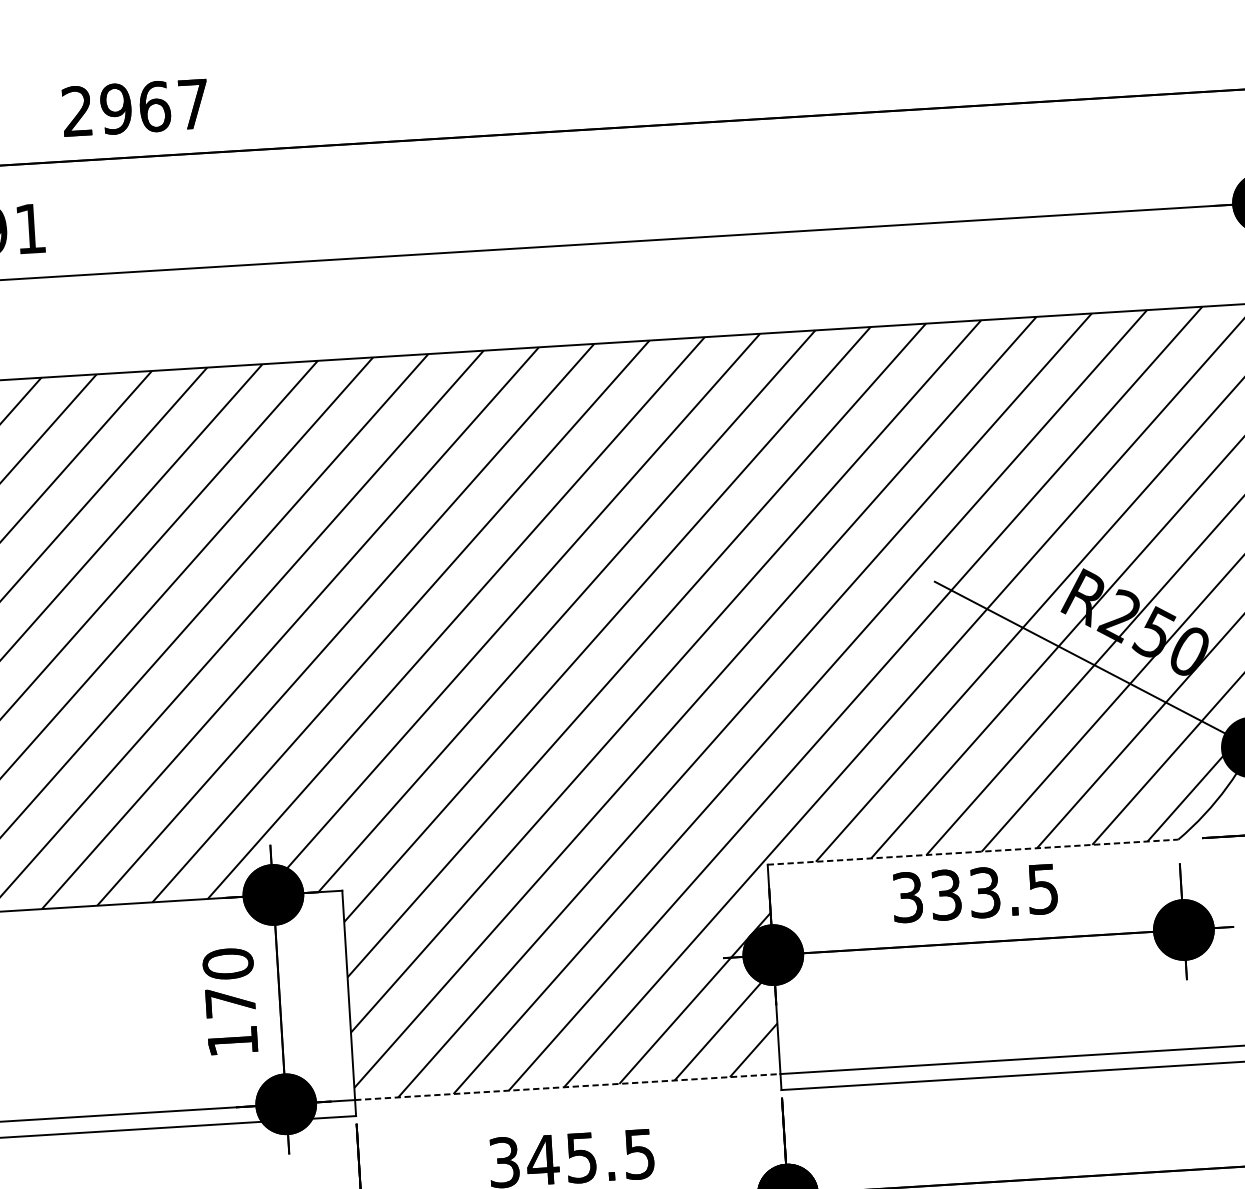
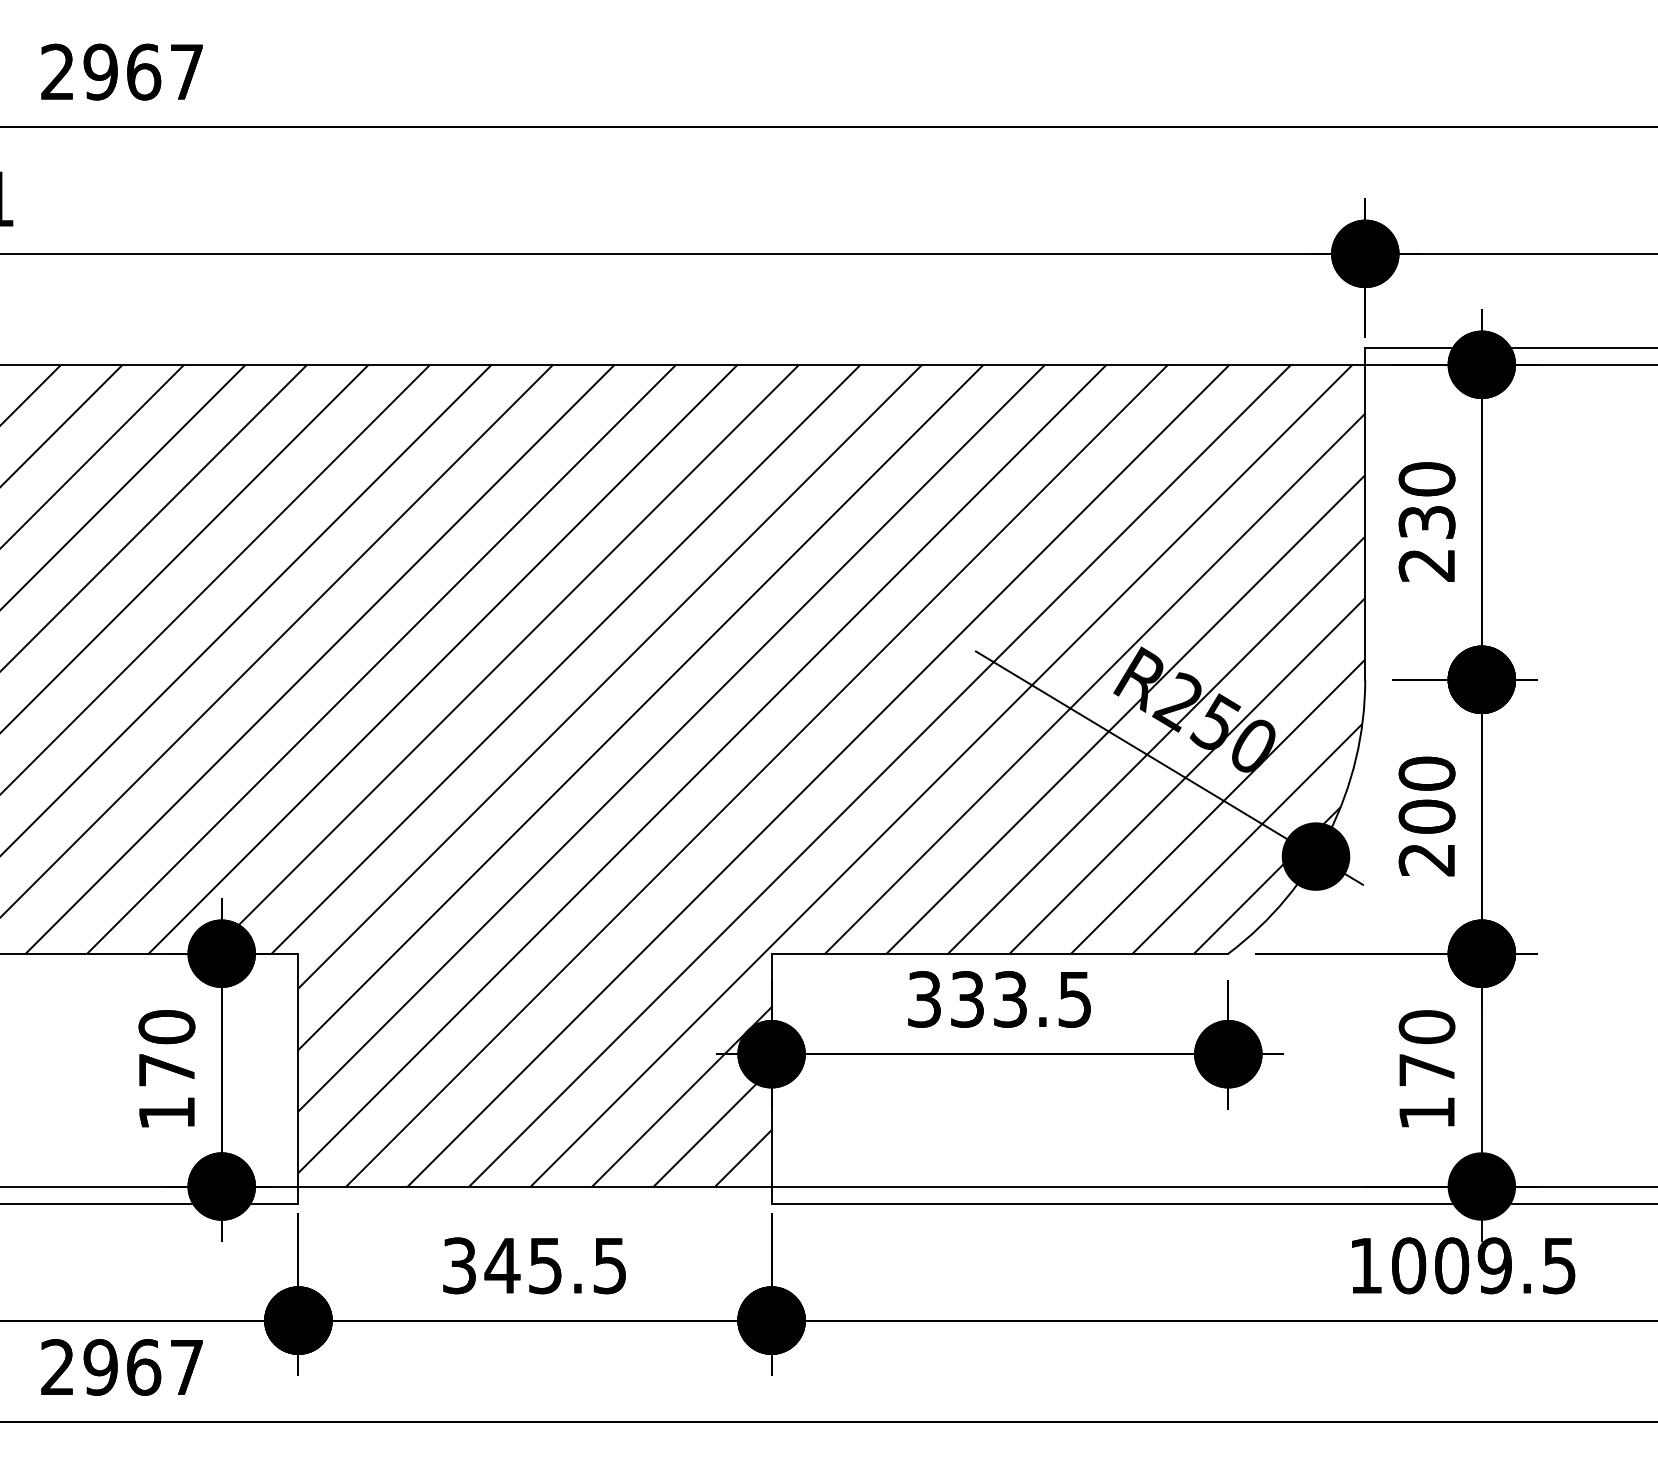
line: (973, 851) -> (1000, 953), dashed -> solid
line: (567, 1087) -> (534, 1186), dashed -> solid

